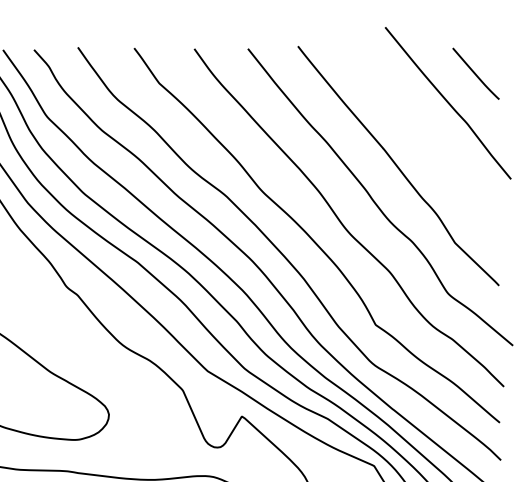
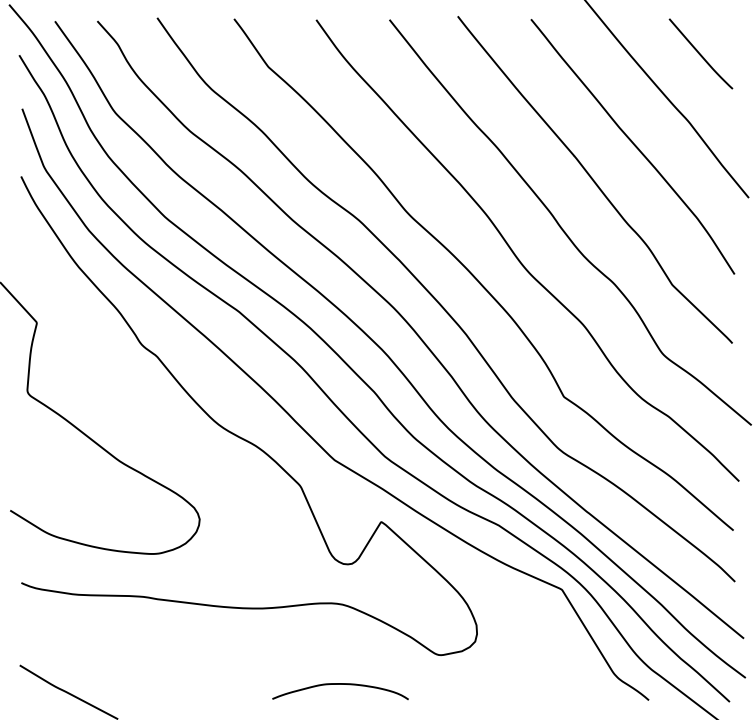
curve: (426, 140) -> (633, 145), added

